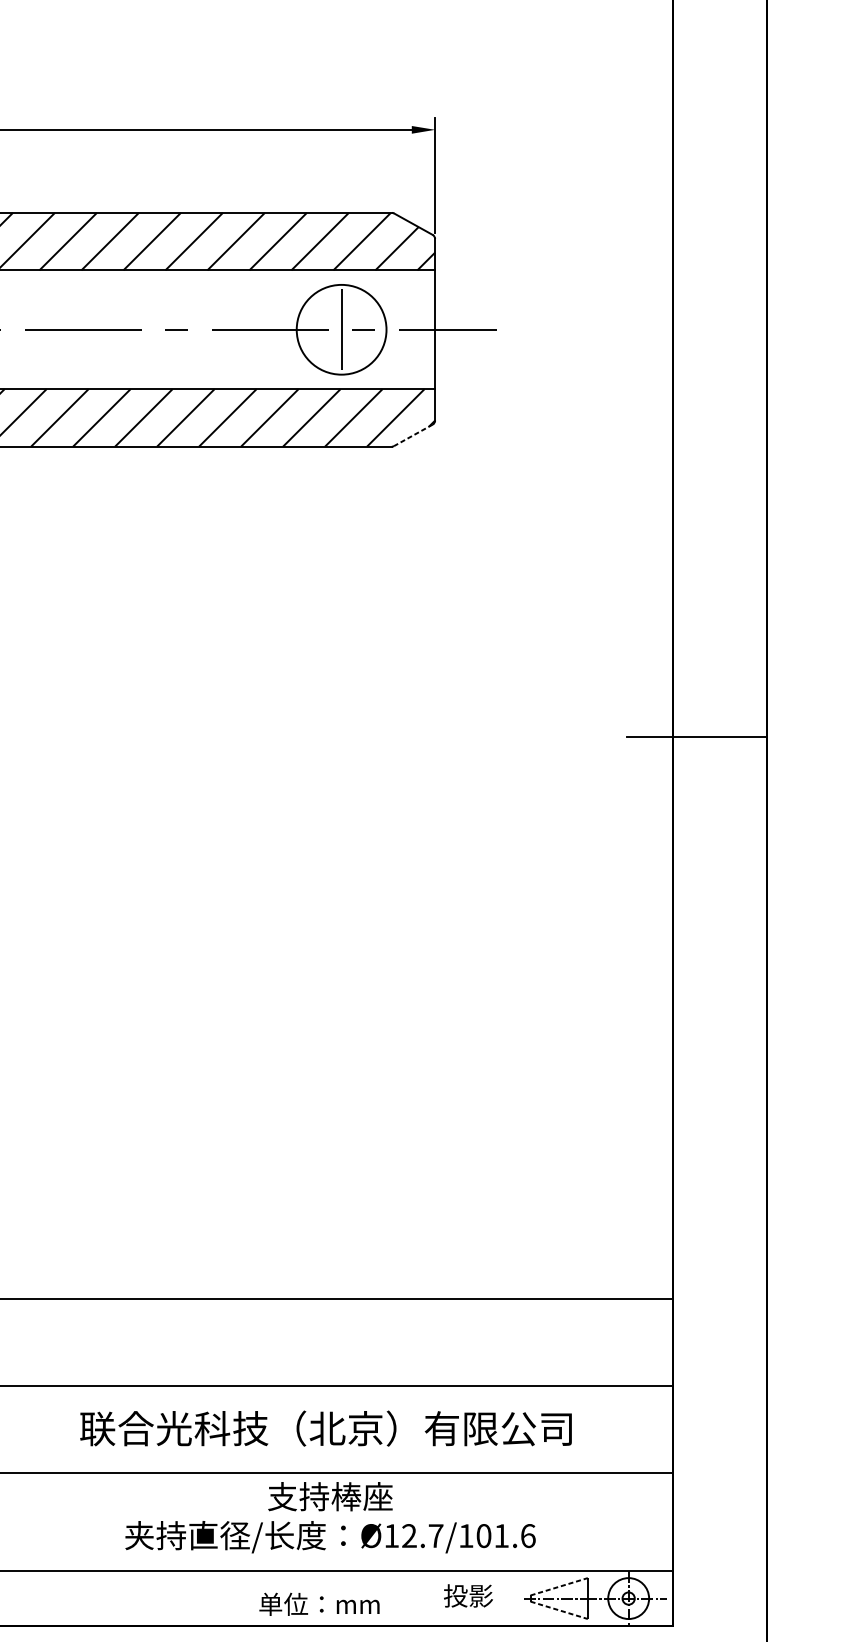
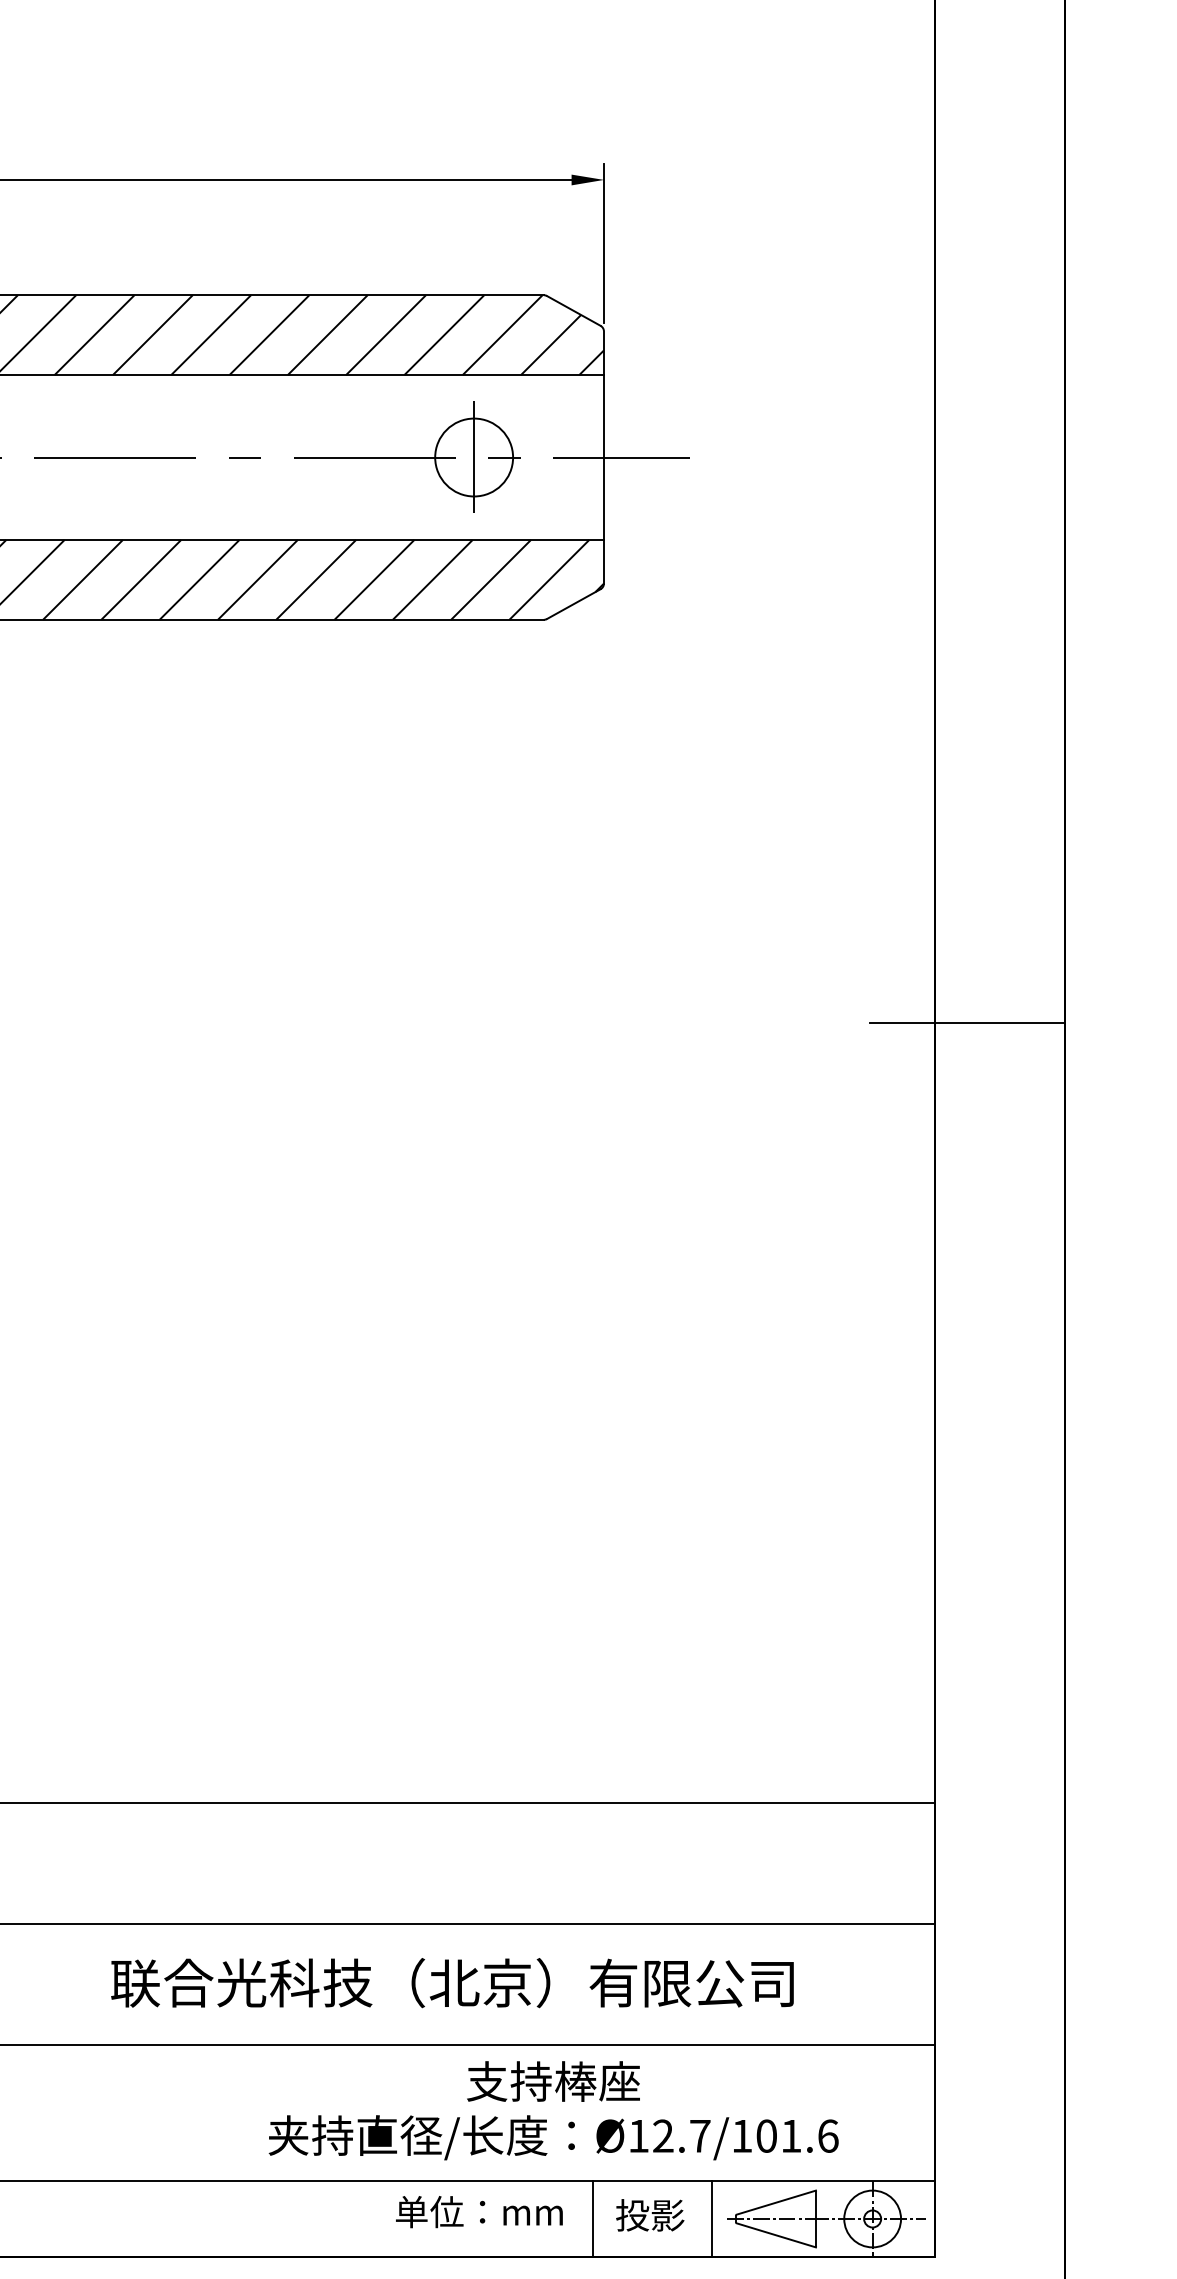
circle: (341, 329) -> (474, 457), size x0.62
line: (413, 435) -> (573, 604), dashed -> solid
text: (330, 1517) -> (553, 2110), moved
line: (559, 1586) -> (776, 2202), dashed -> solid
line: (427, 1598) -> (593, 2218), added
line: (512, 1598) -> (711, 2218), added
text: (319, 1604) -> (479, 2212), moved
line: (559, 1610) -> (776, 2235), dashed -> solid

